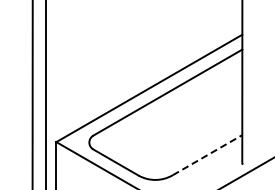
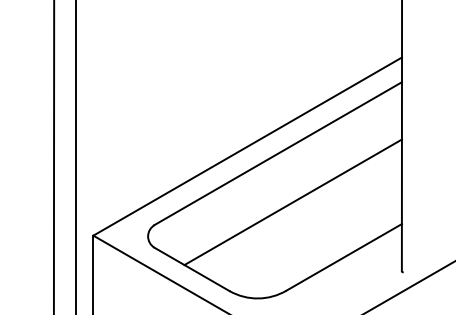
line: (176, 121) -> (292, 201), added
line: (208, 154) -> (345, 256), dashed -> solid

